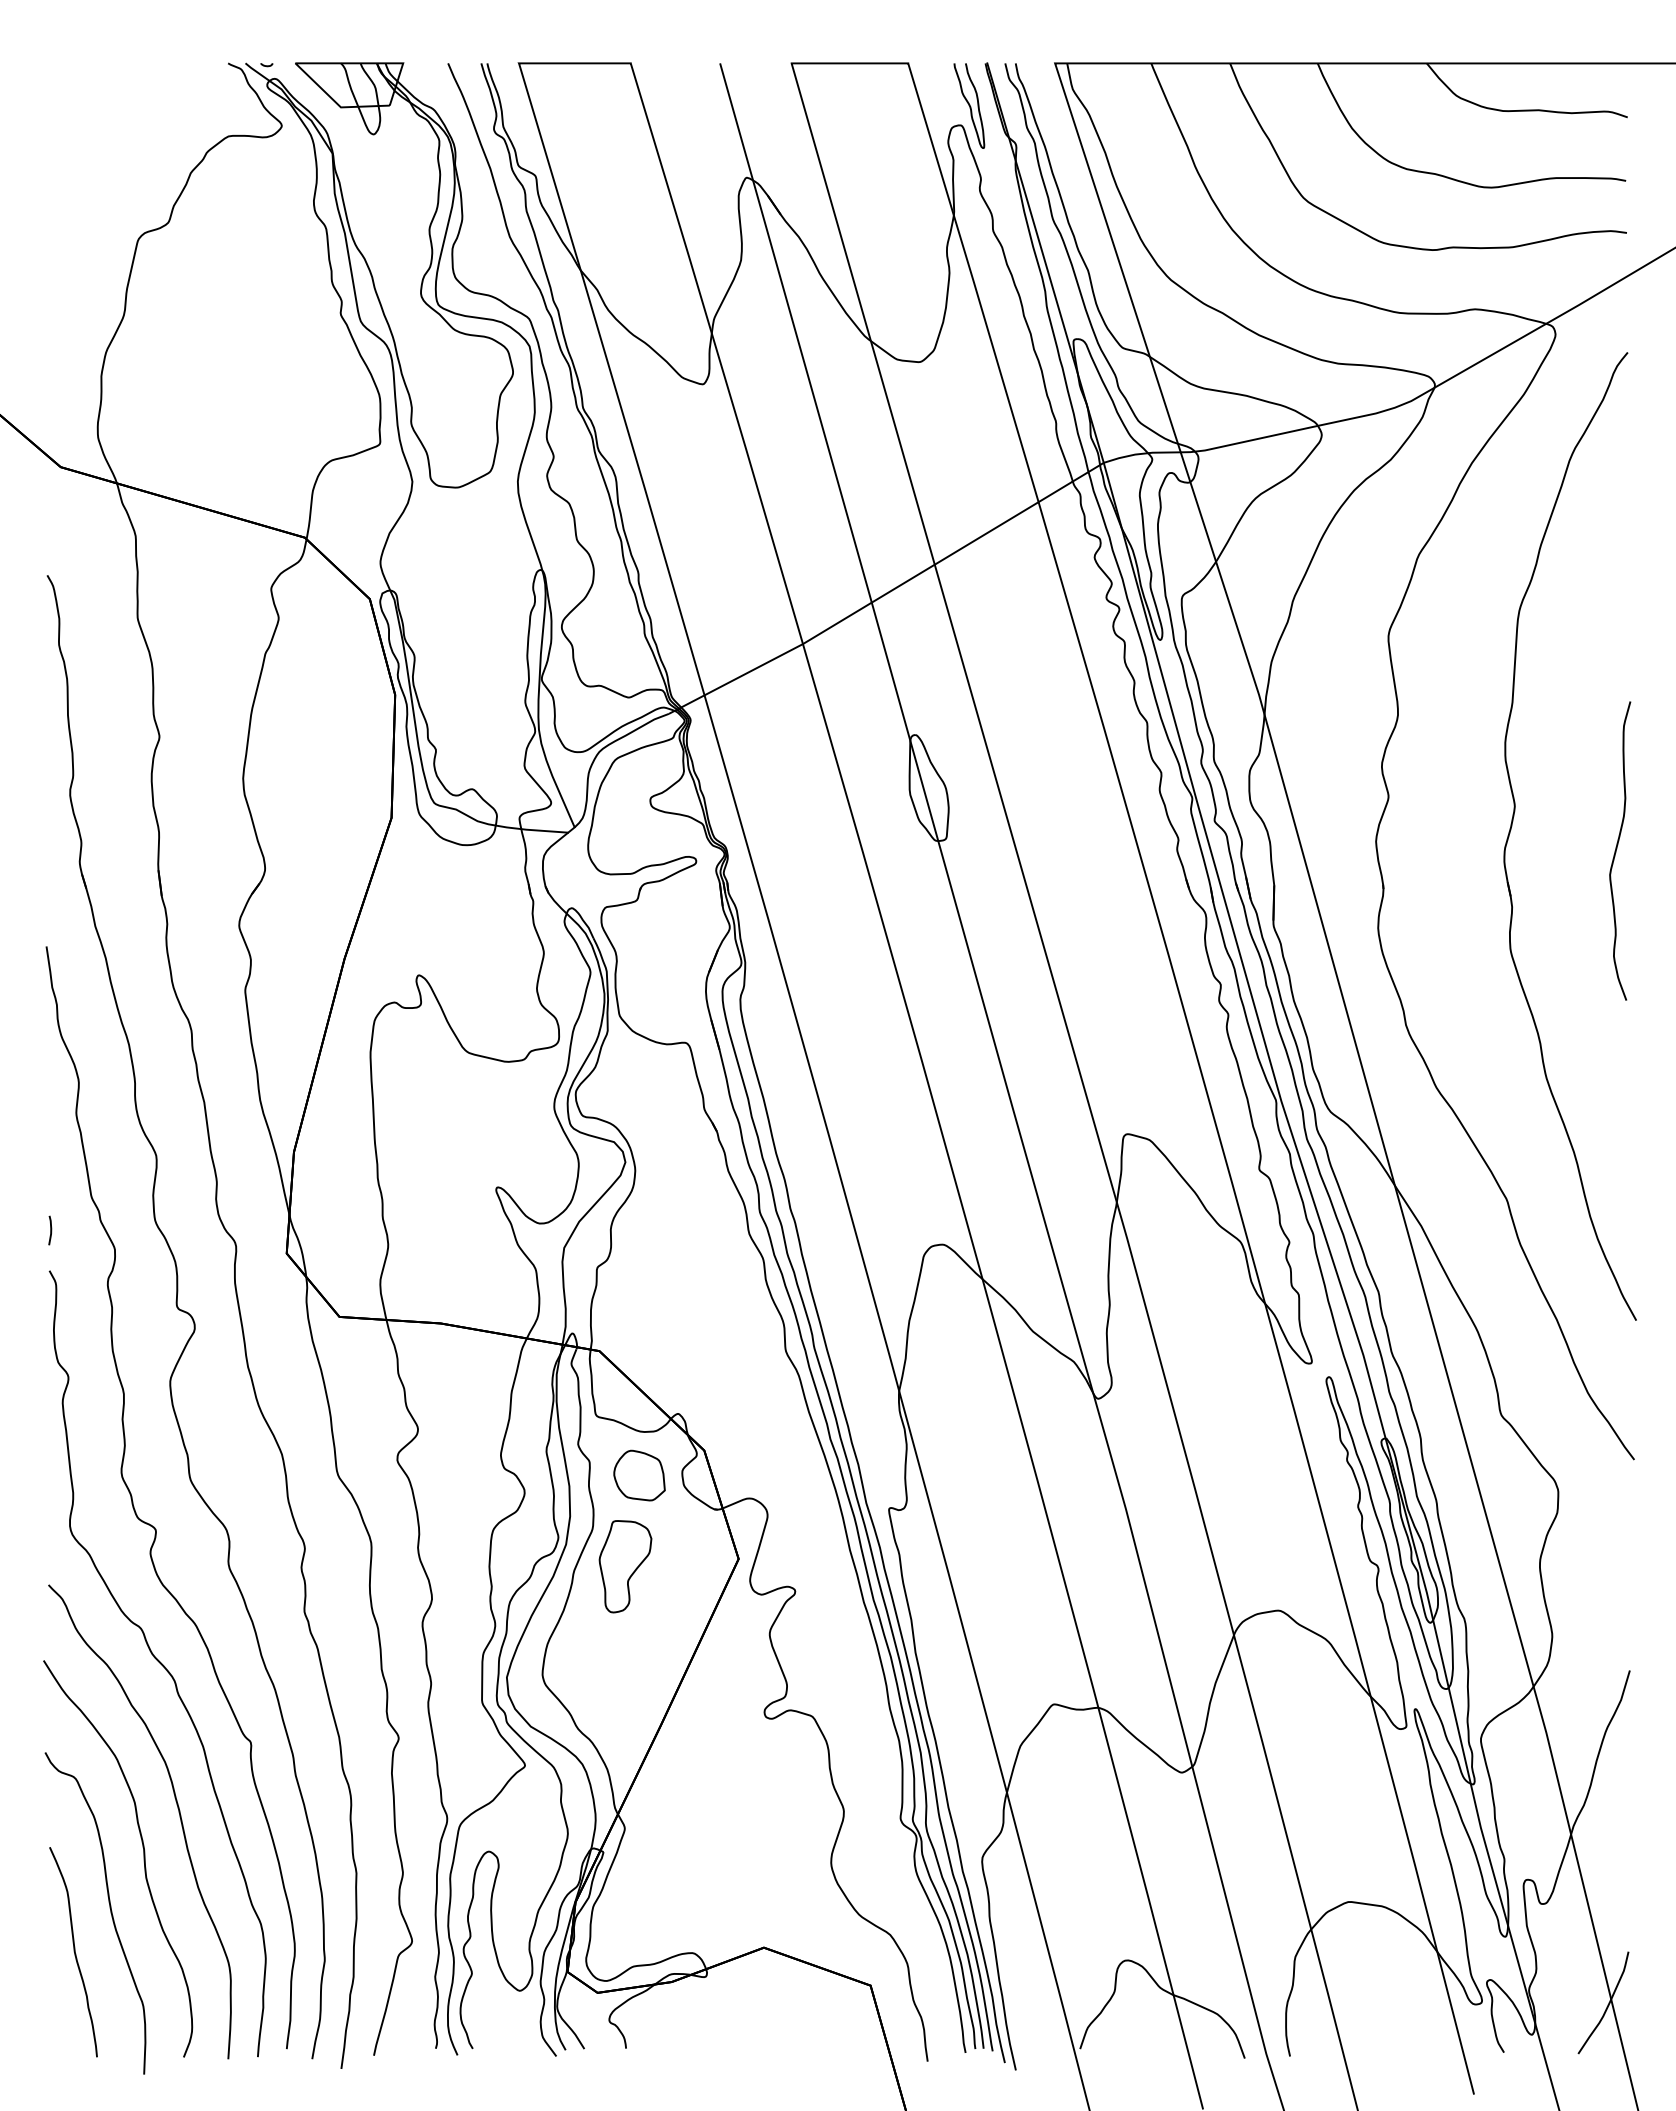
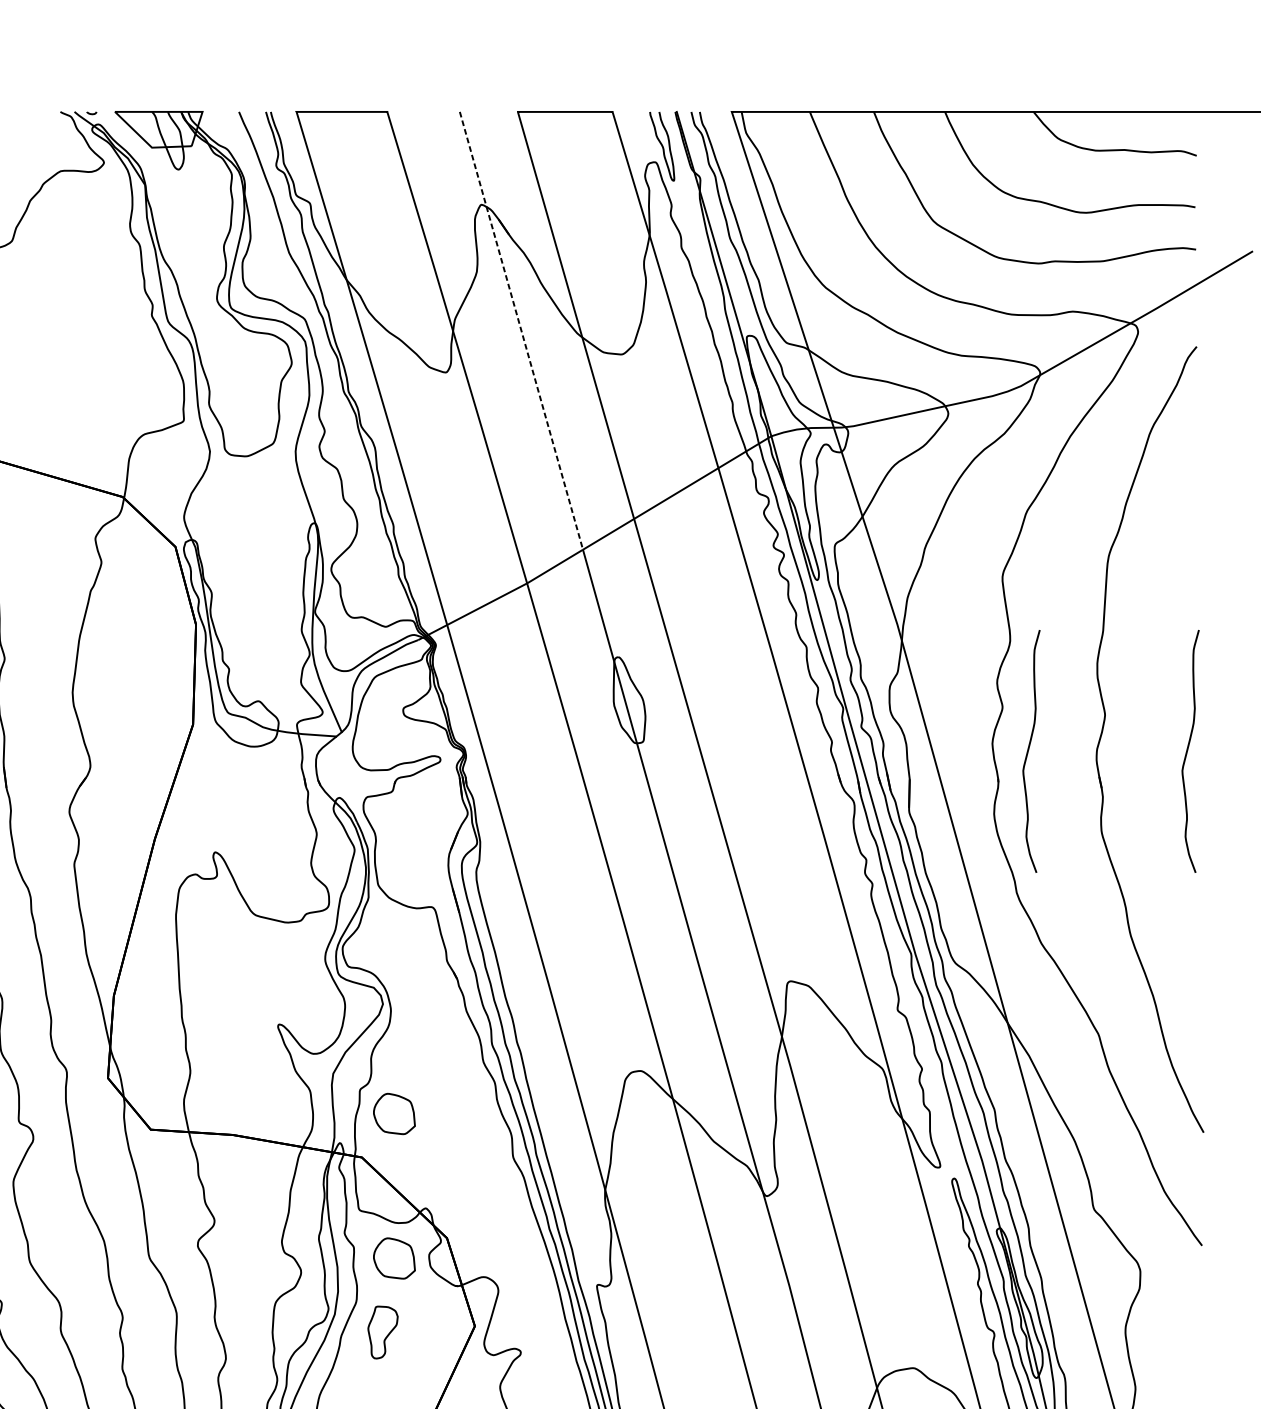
line: (796, 333) -> (521, 331), solid -> dashed
curve: (1421, 848) -> (1029, 749), added
part: (639, 1297) -> (394, 1113), added
part: (625, 1566) -> (383, 1332), size x0.7

